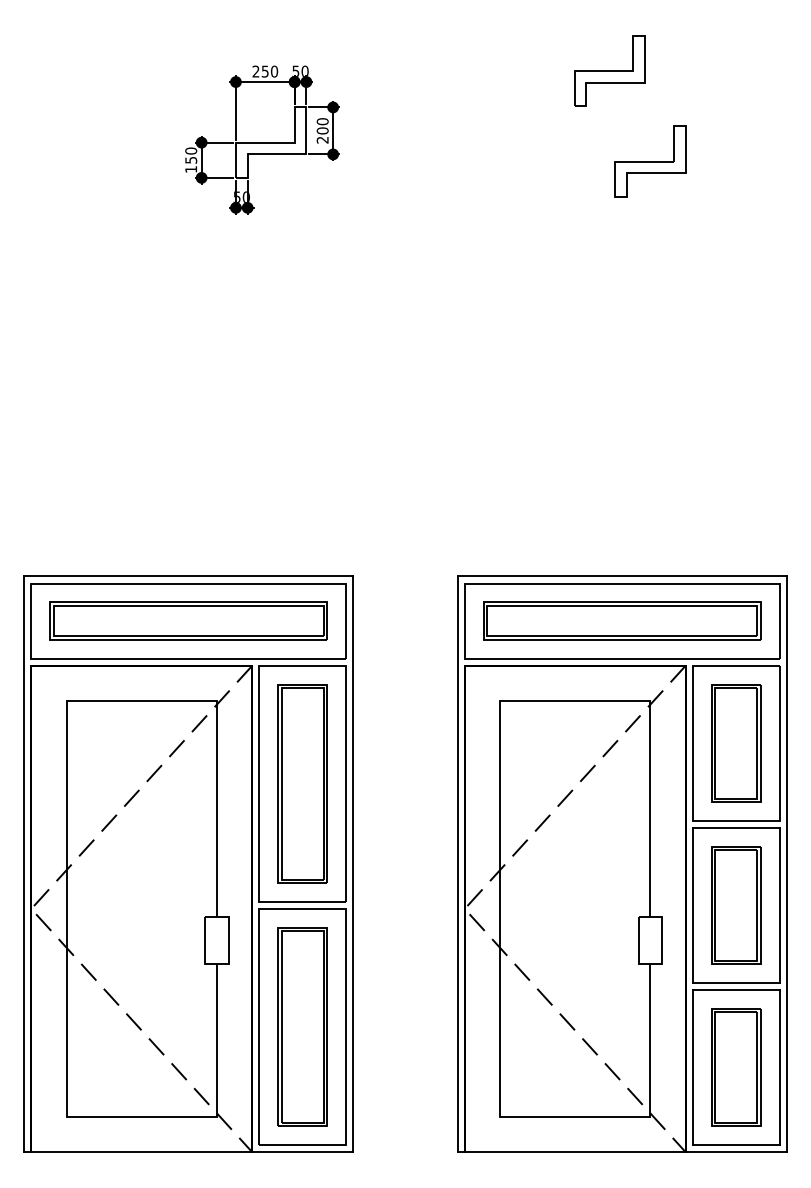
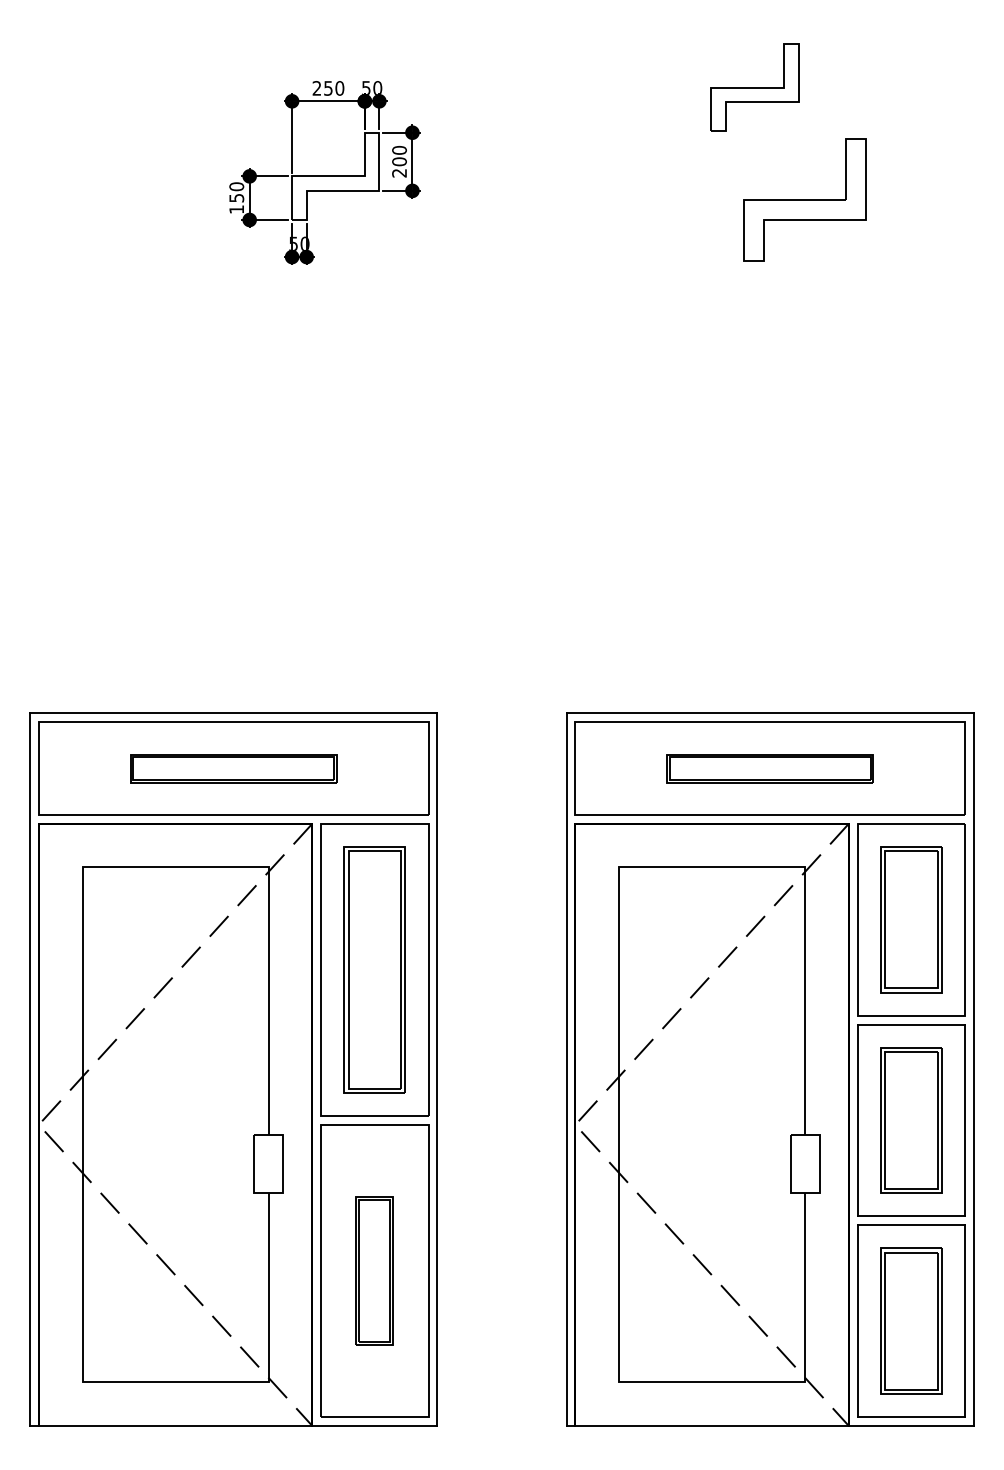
part: (650, 161) -> (805, 199), size x1.4
part: (188, 621) -> (233, 768), size x0.6
part: (622, 621) -> (770, 768), size x0.6
part: (302, 1026) -> (374, 1270), size x0.6

